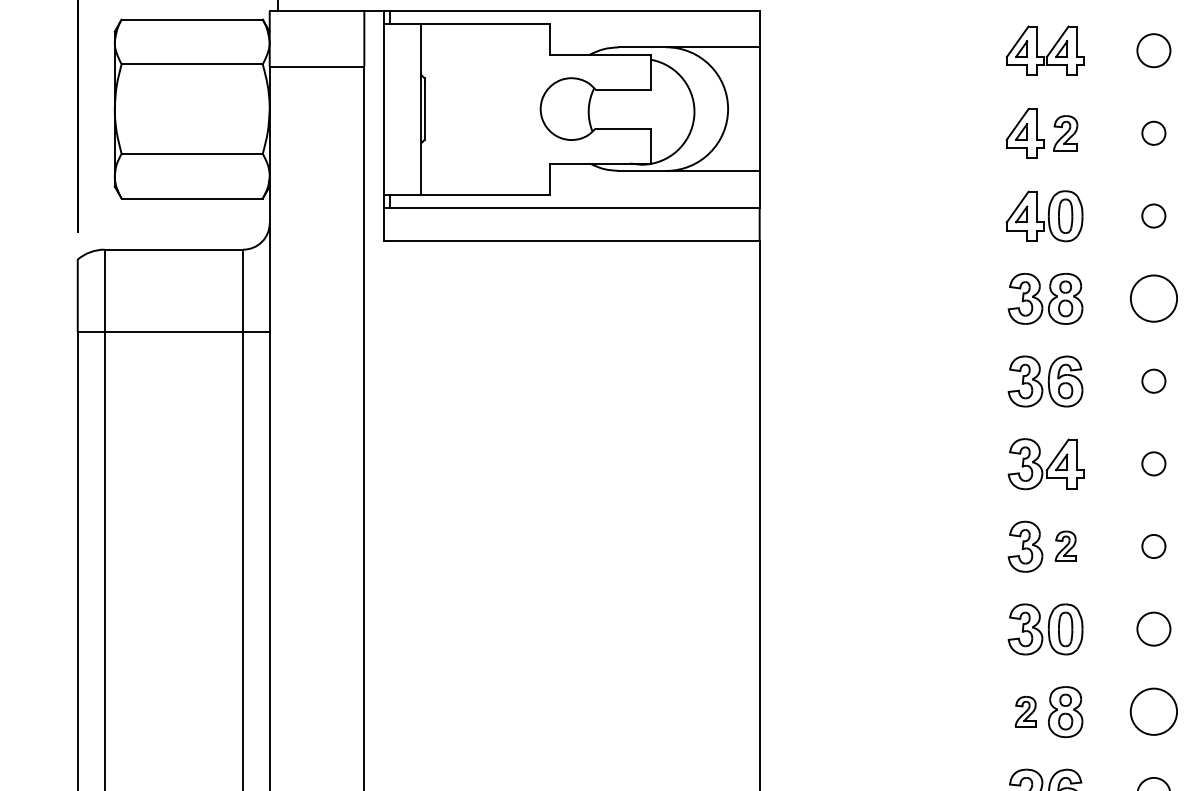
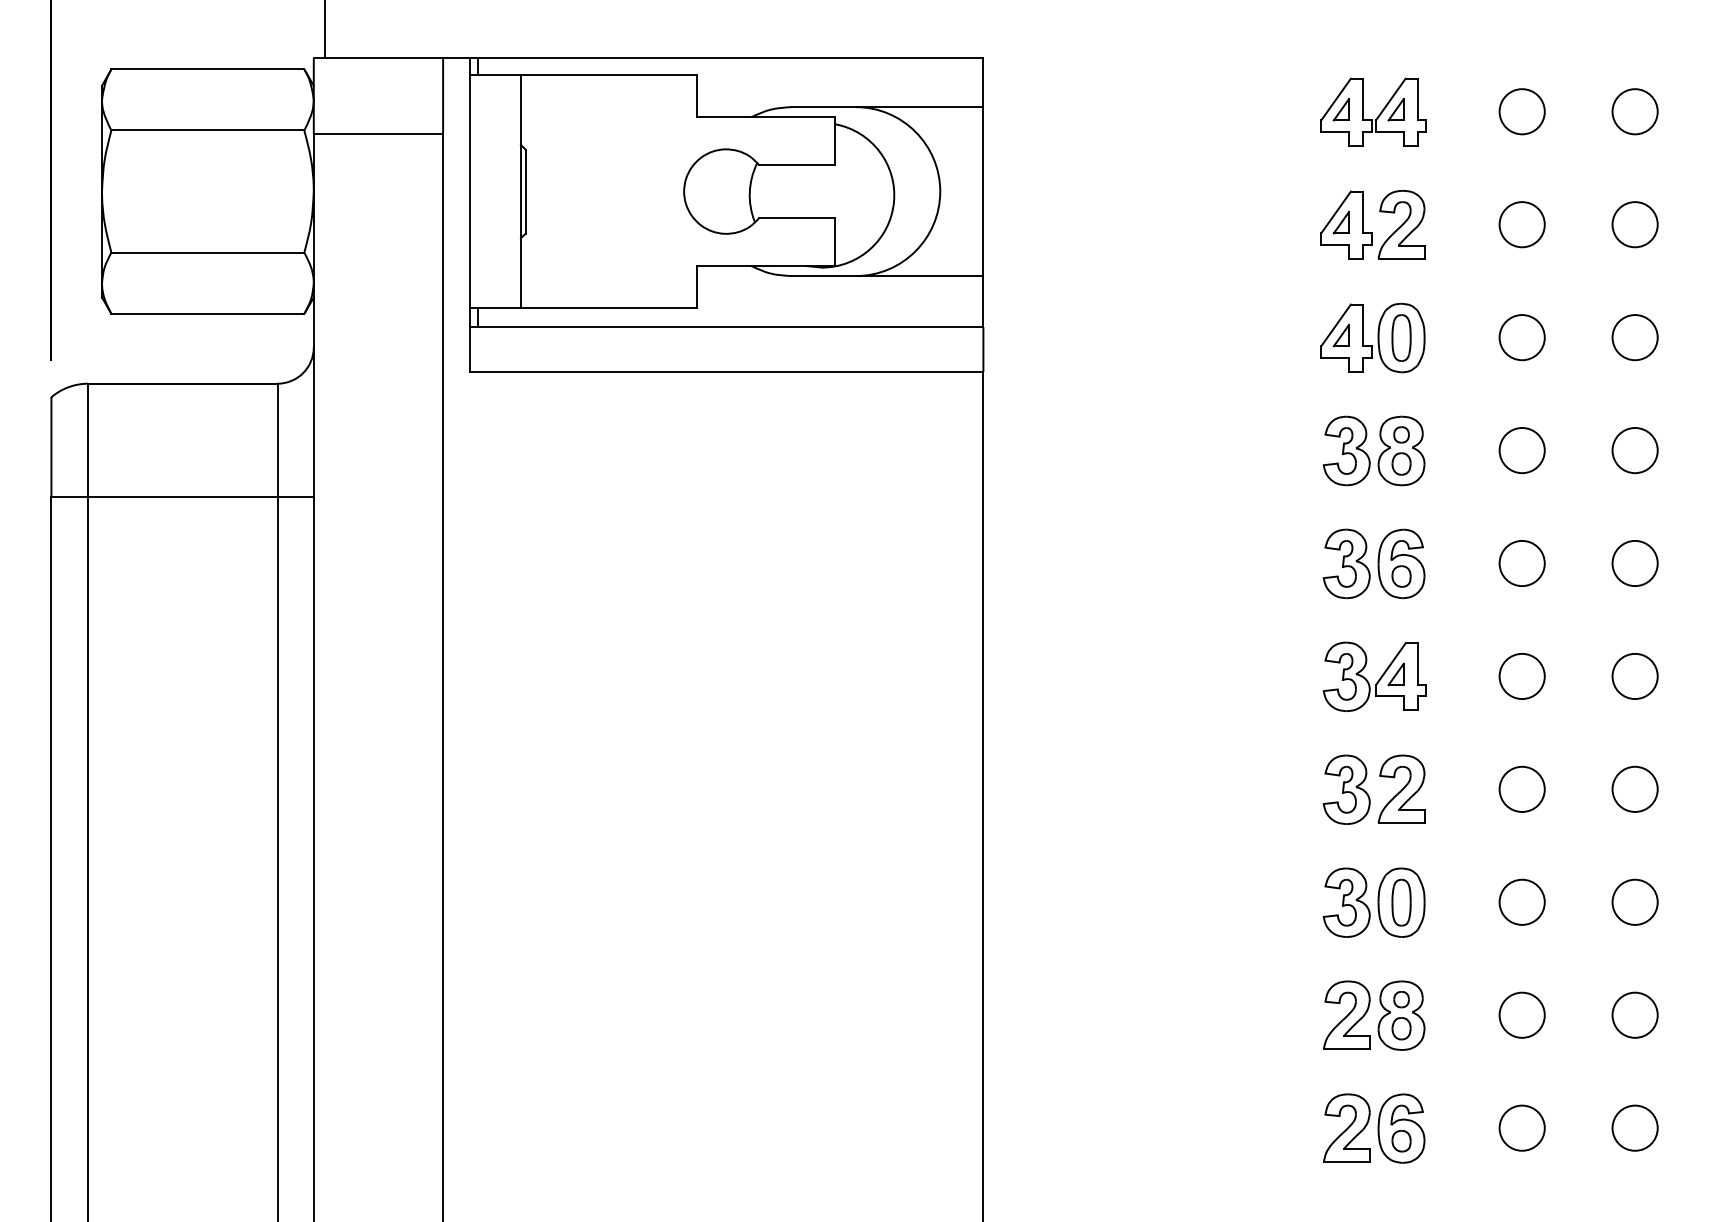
part: (1065, 133) -> (1401, 224), size x1.43
circle: (1153, 133) -> (1521, 224), size x1.43
circle: (1153, 215) -> (1521, 337), size x1.43
circle: (1153, 298) -> (1521, 450), size x0.71
circle: (1153, 381) -> (1521, 563), size x1.43
circle: (1153, 463) -> (1521, 676), size x1.43
part: (1065, 545) -> (1401, 788), size x1.67
circle: (1153, 545) -> (1521, 788), size x1.43
part: (1025, 711) -> (1346, 1014), size x1.67
circle: (1153, 711) -> (1521, 1014), size x0.71

